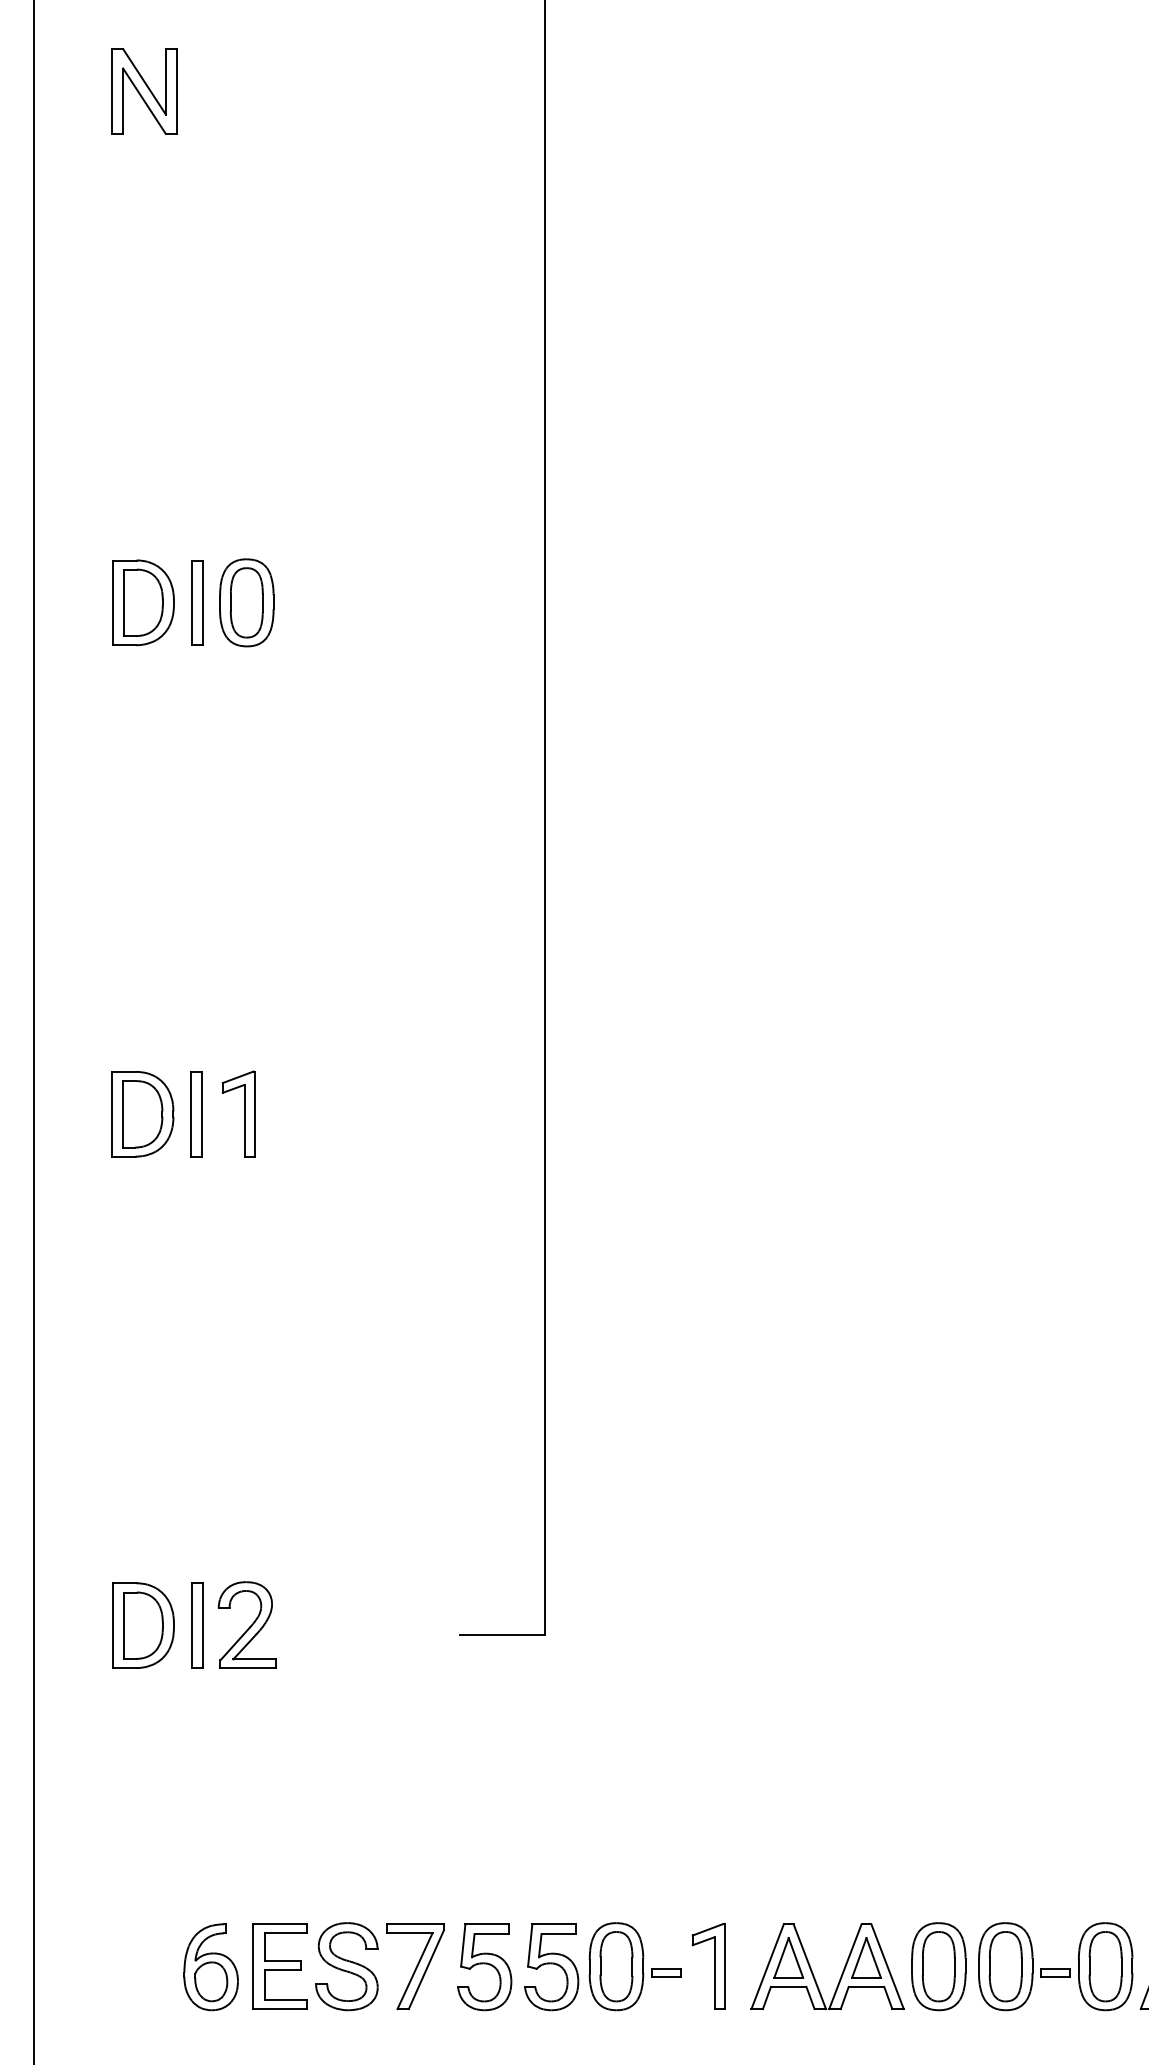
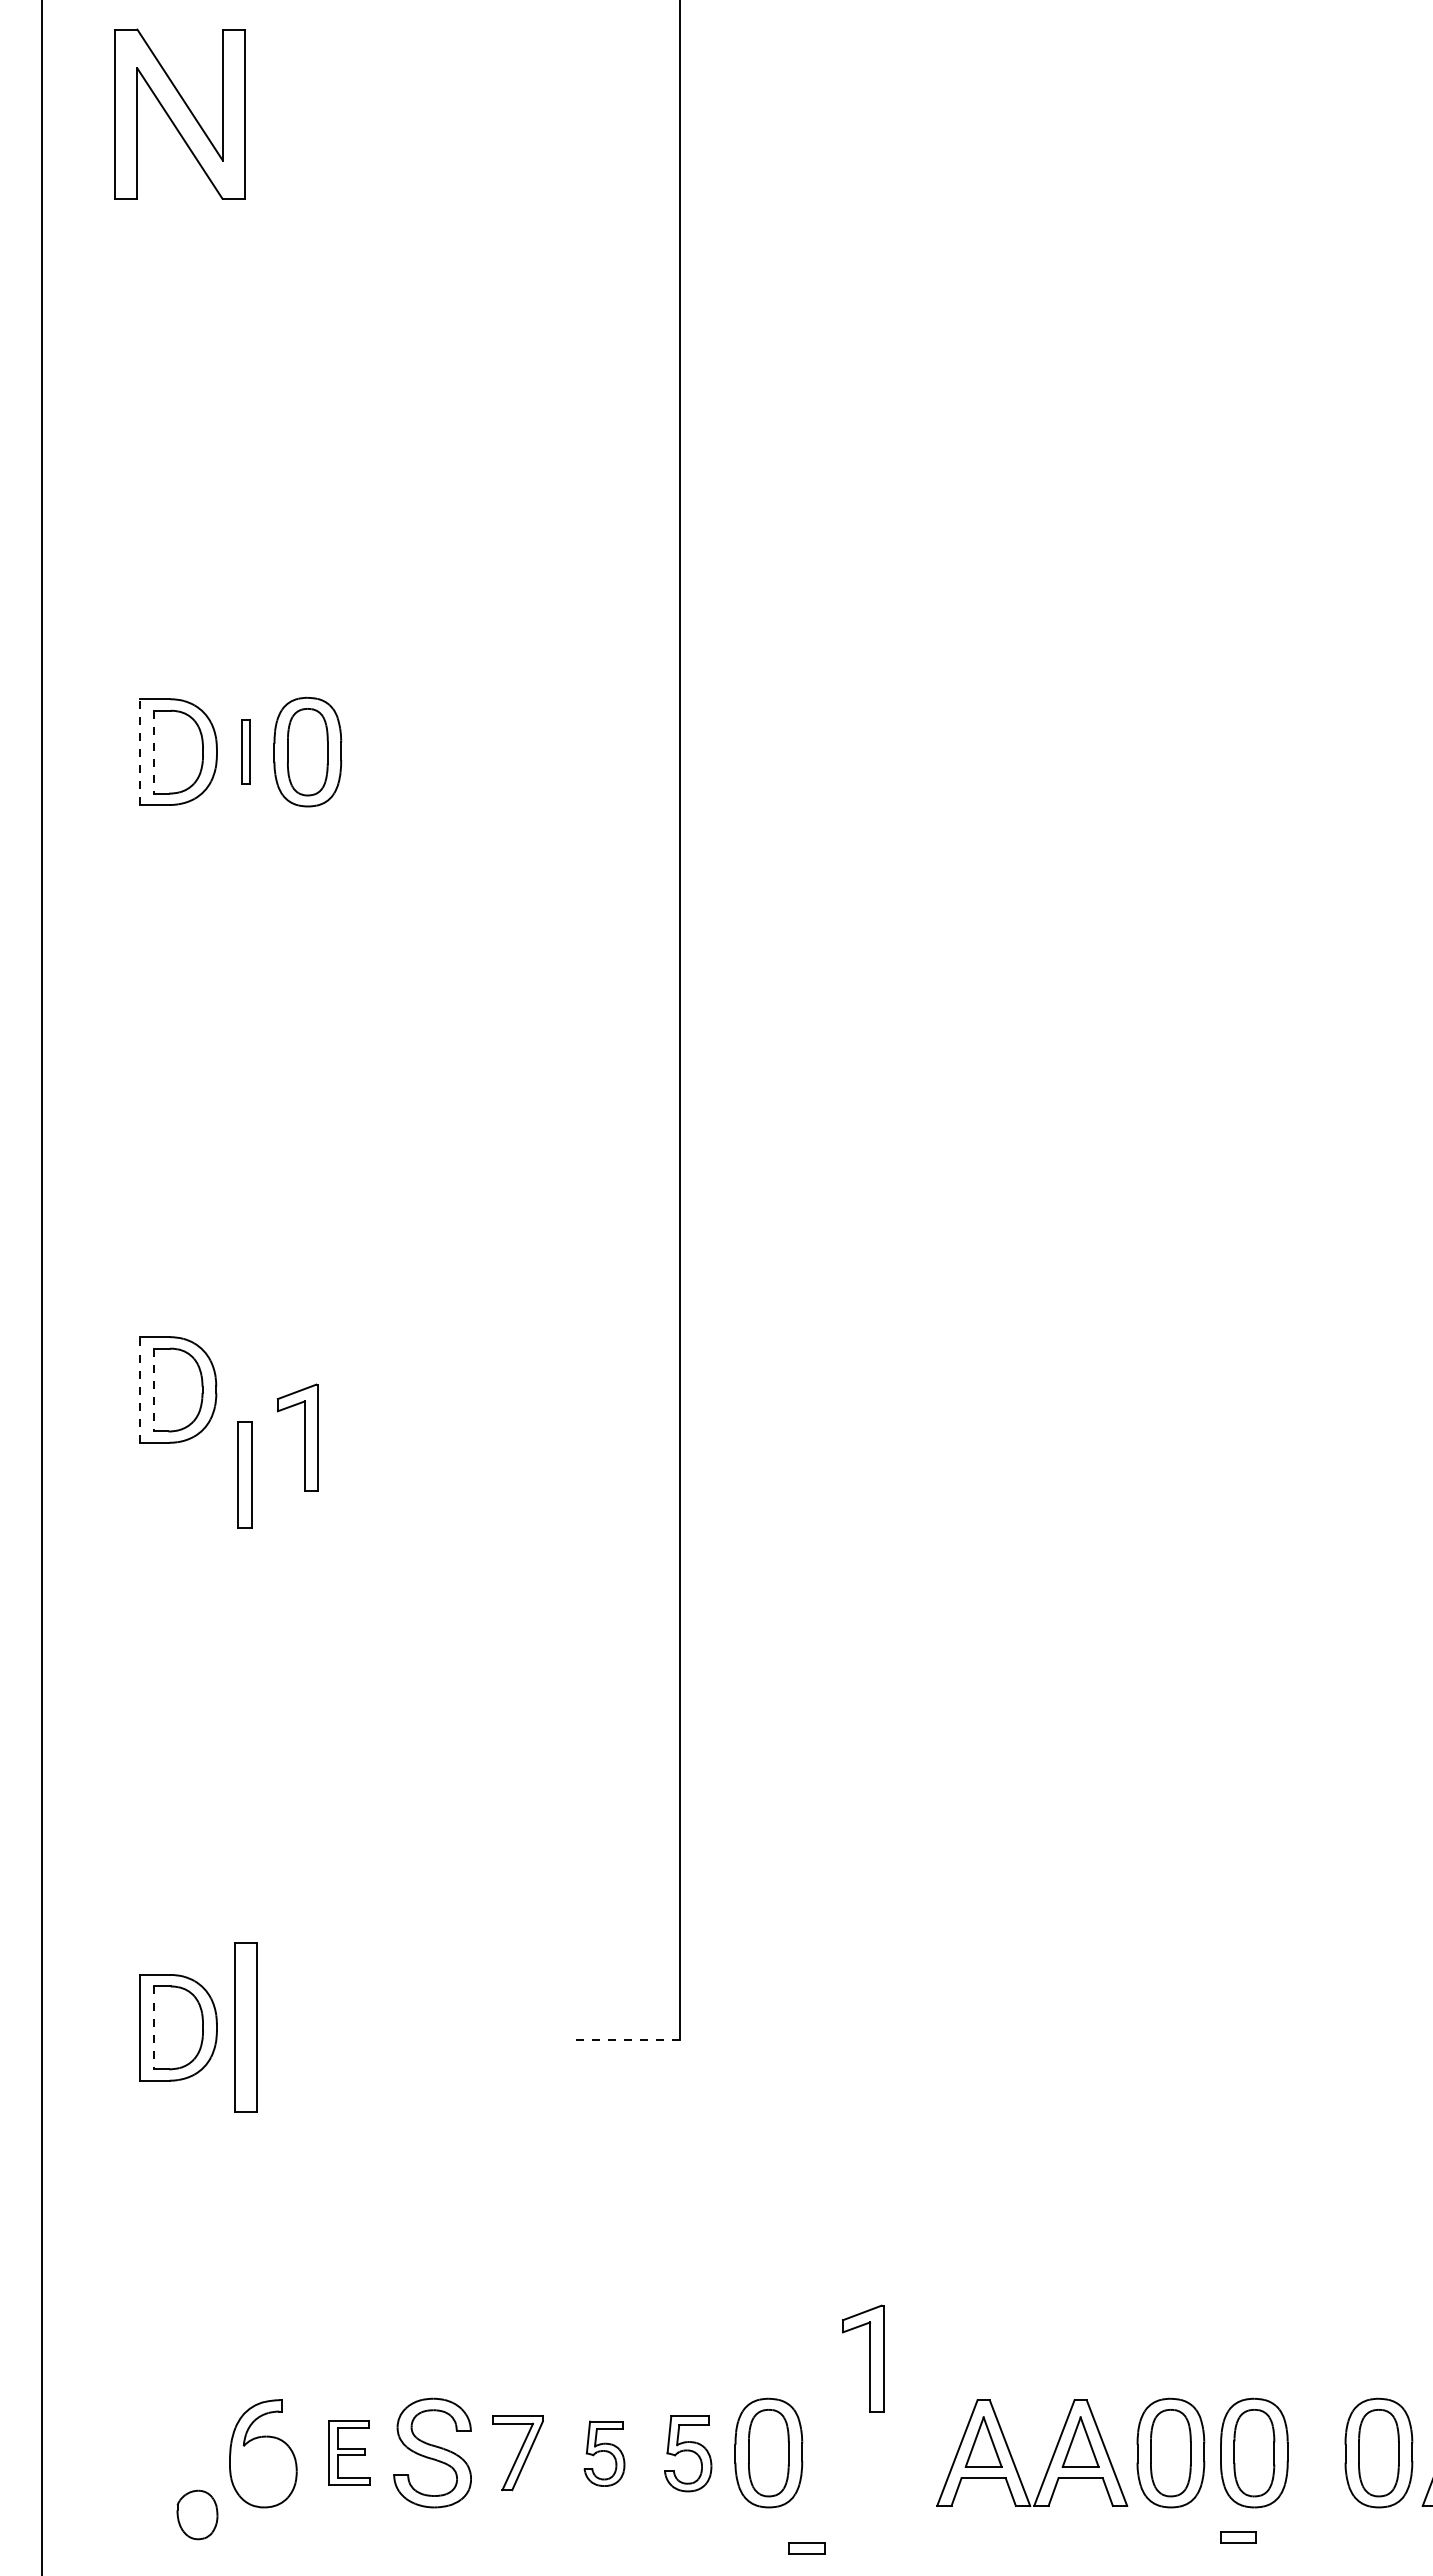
part: (144, 91) -> (180, 114), size x1.6
part: (196, 602) -> (245, 751), size x0.6
line: (112, 603) -> (140, 752), solid -> dashed
line: (123, 603) -> (154, 752), solid -> dashed
part: (196, 1113) -> (244, 1474), moved
part: (244, 1113) -> (304, 1437), moved
line: (111, 1114) -> (139, 1390), solid -> dashed
line: (123, 1114) -> (153, 1390), solid -> dashed
part: (247, 1624) -> (308, 2026), removed
part: (196, 1625) -> (245, 2027), size x1.6
line: (123, 1626) -> (154, 2028), solid -> dashed
line: (502, 1635) -> (626, 2039), solid -> dashed
part: (280, 1966) -> (349, 2452), size x0.6
part: (414, 1966) -> (517, 2452), size x0.7
part: (484, 1966) -> (604, 2453), size x0.6
part: (552, 1966) -> (688, 2453), size x0.7
part: (709, 1966) -> (863, 2358), moved
part: (665, 1973) -> (806, 2548), moved
part: (1055, 1973) -> (1238, 2537), moved
part: (211, 1981) -> (197, 2514), moved

